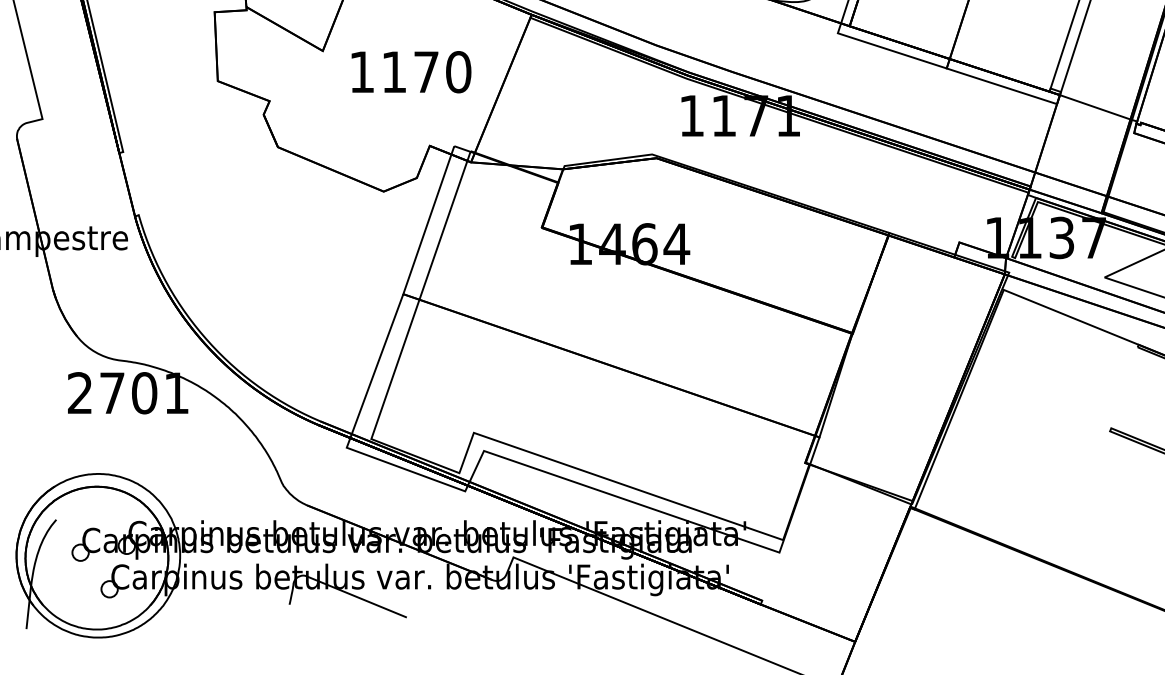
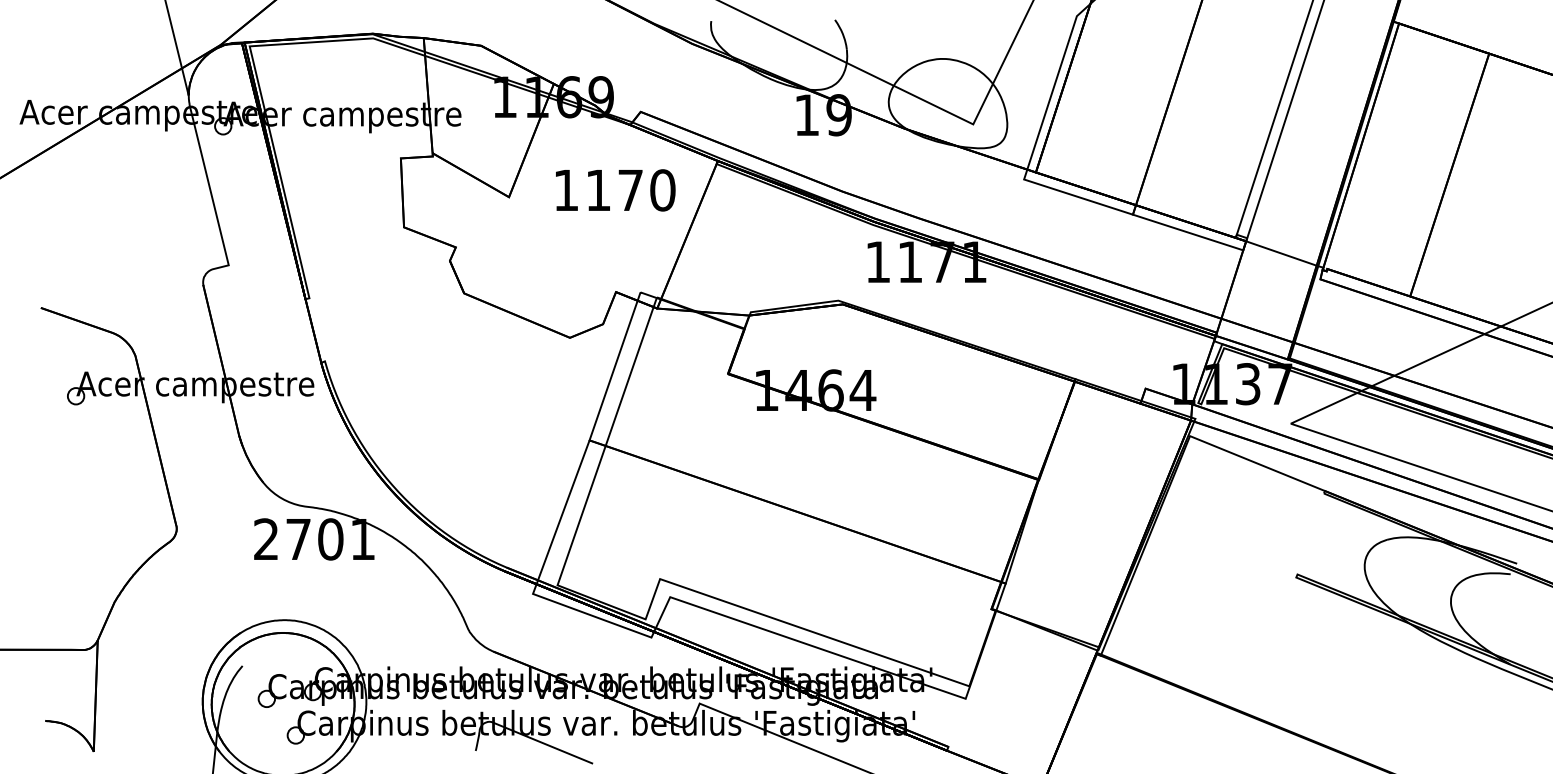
text: (411, 72) -> (615, 190), moved

